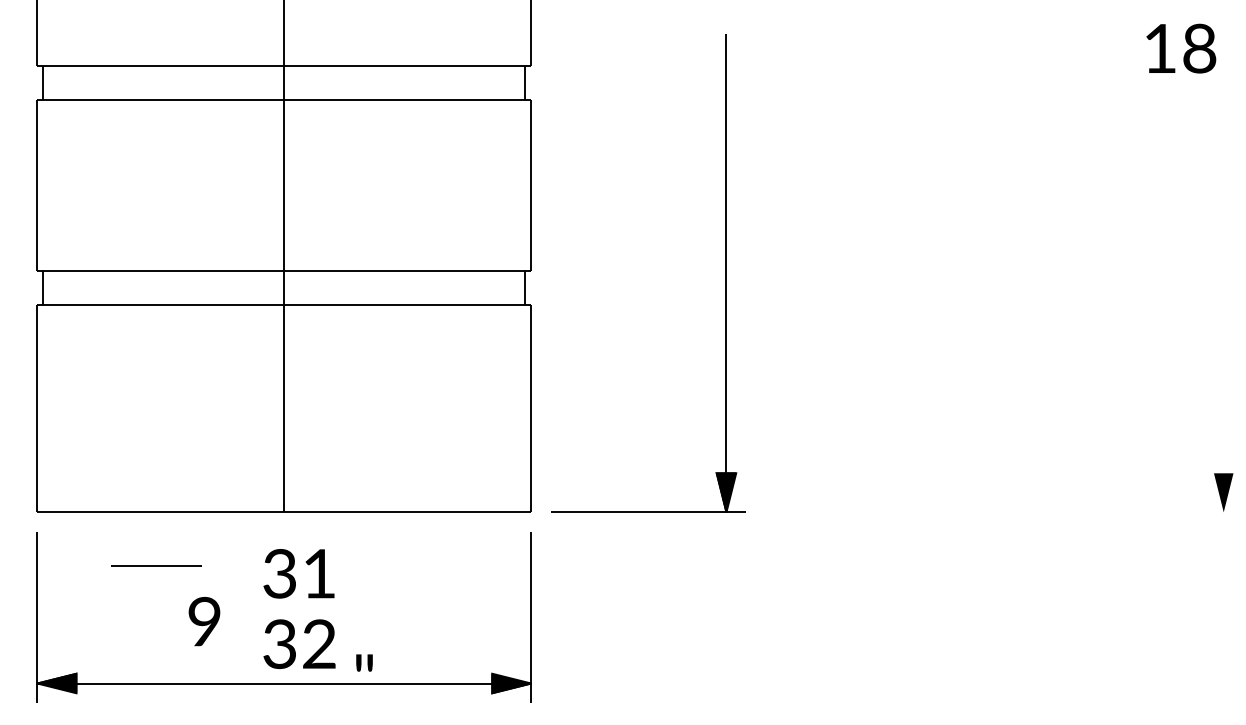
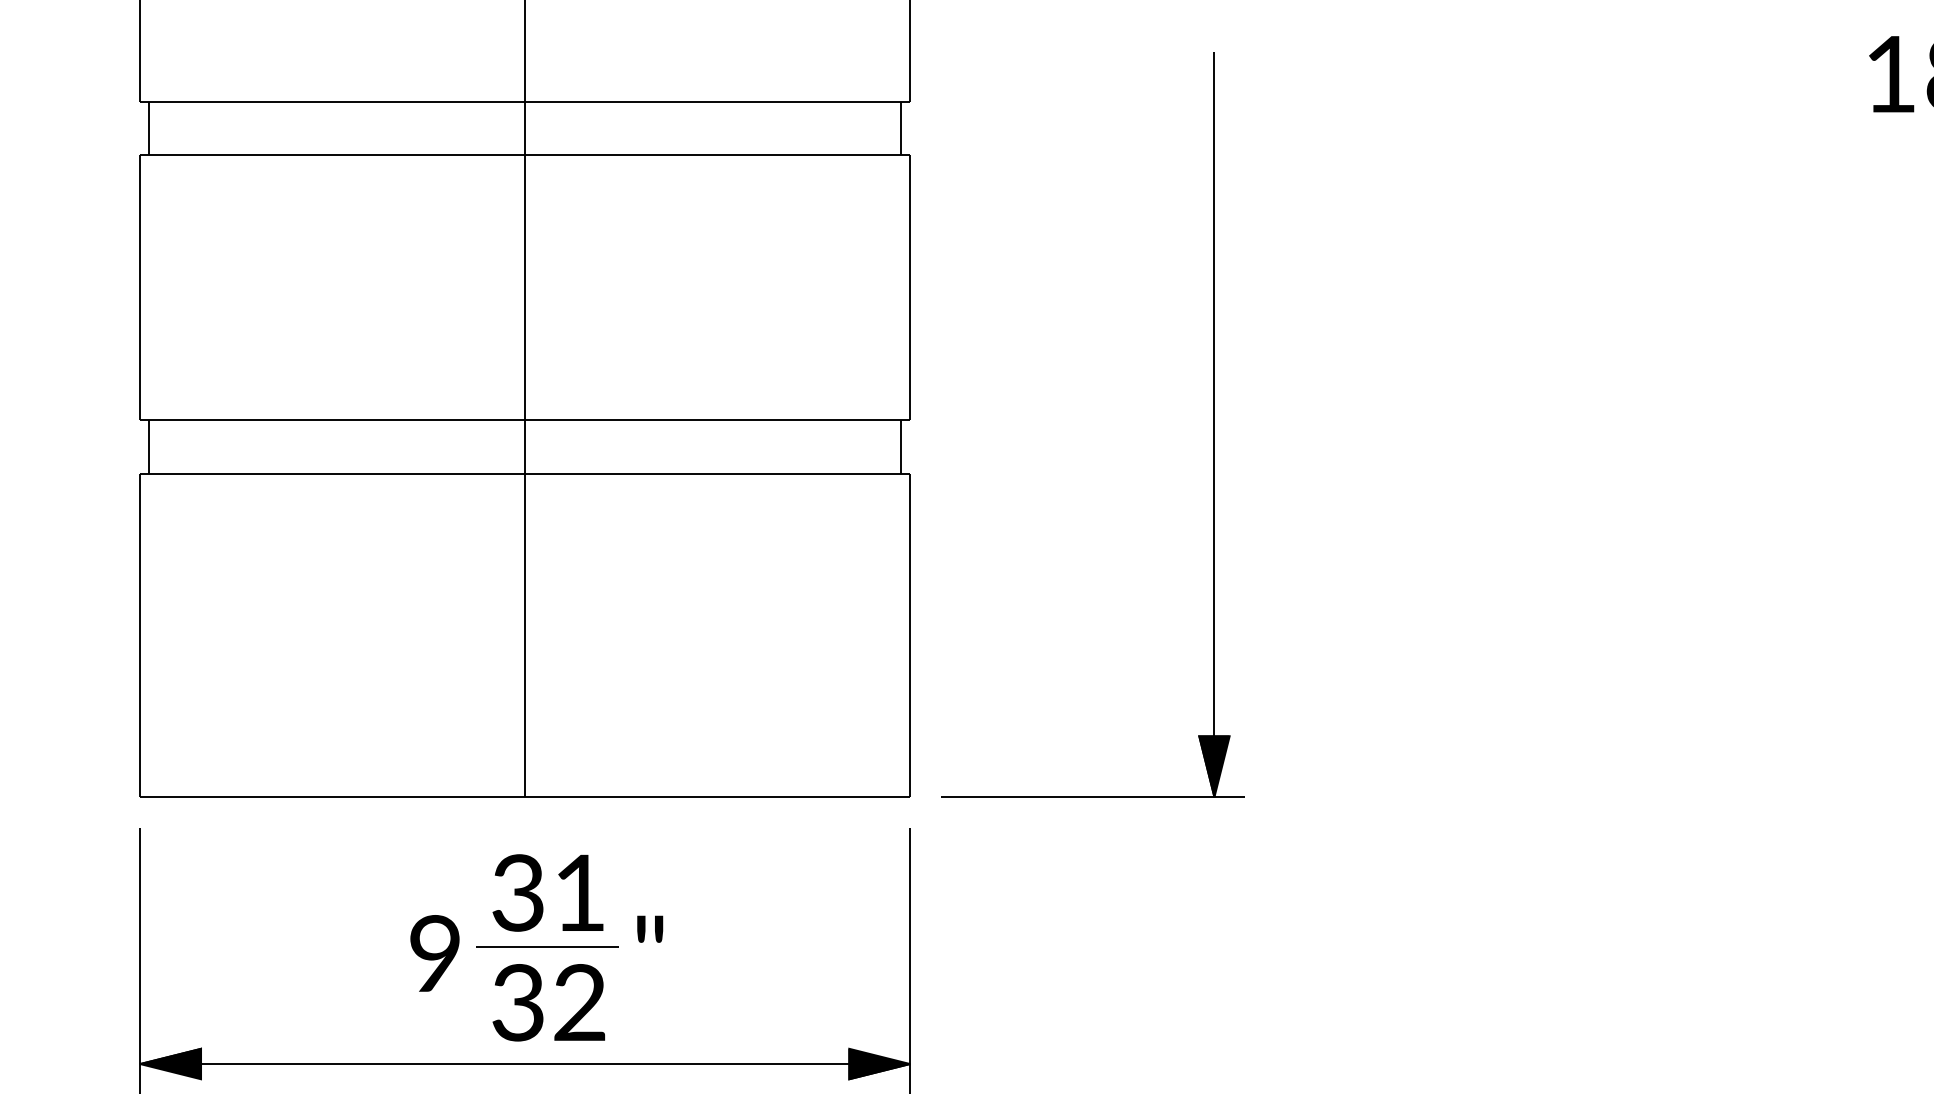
line: (156, 565) -> (547, 947), moved
text: (204, 621) -> (435, 953), moved
text: (364, 662) -> (650, 928), moved

